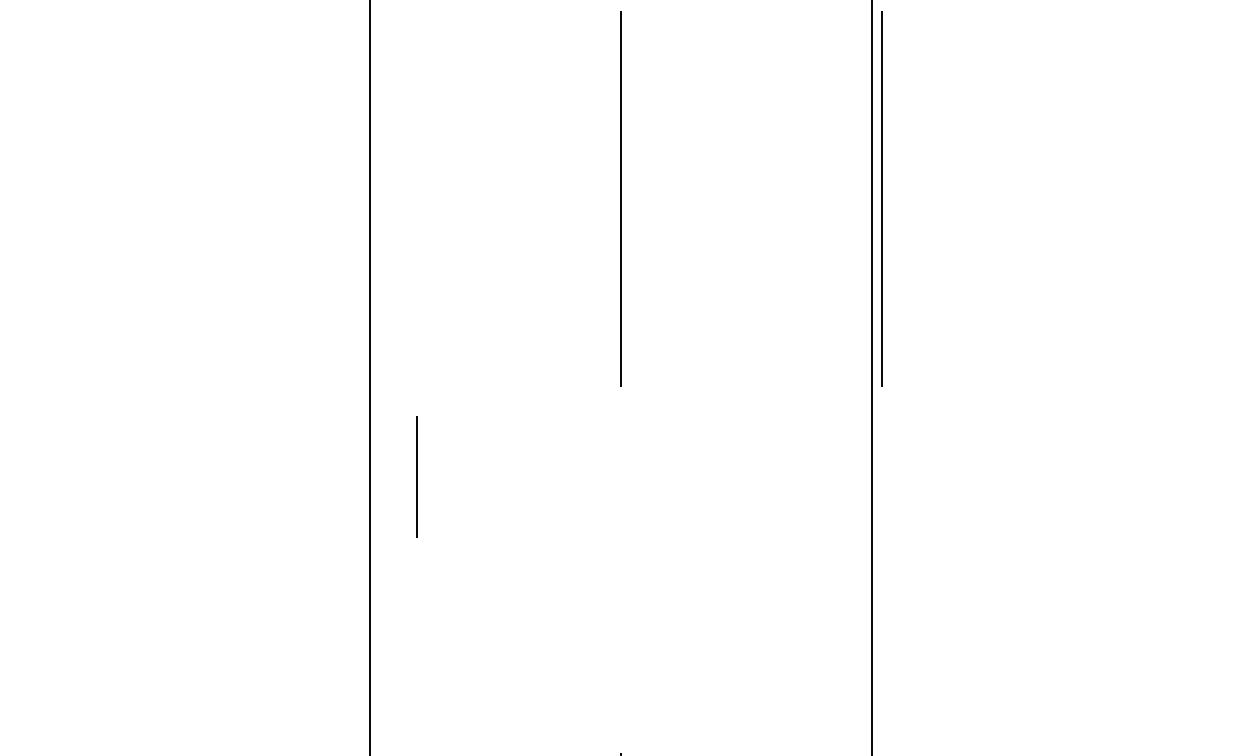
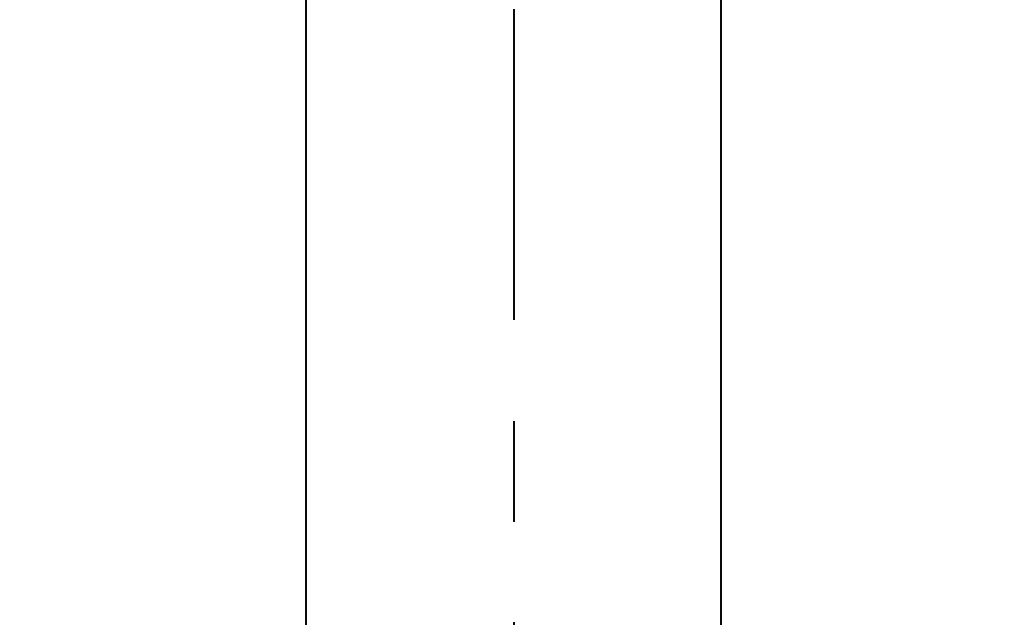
line: (882, 199) -> (729, 164), removed
line: (416, 477) -> (513, 471), moved

